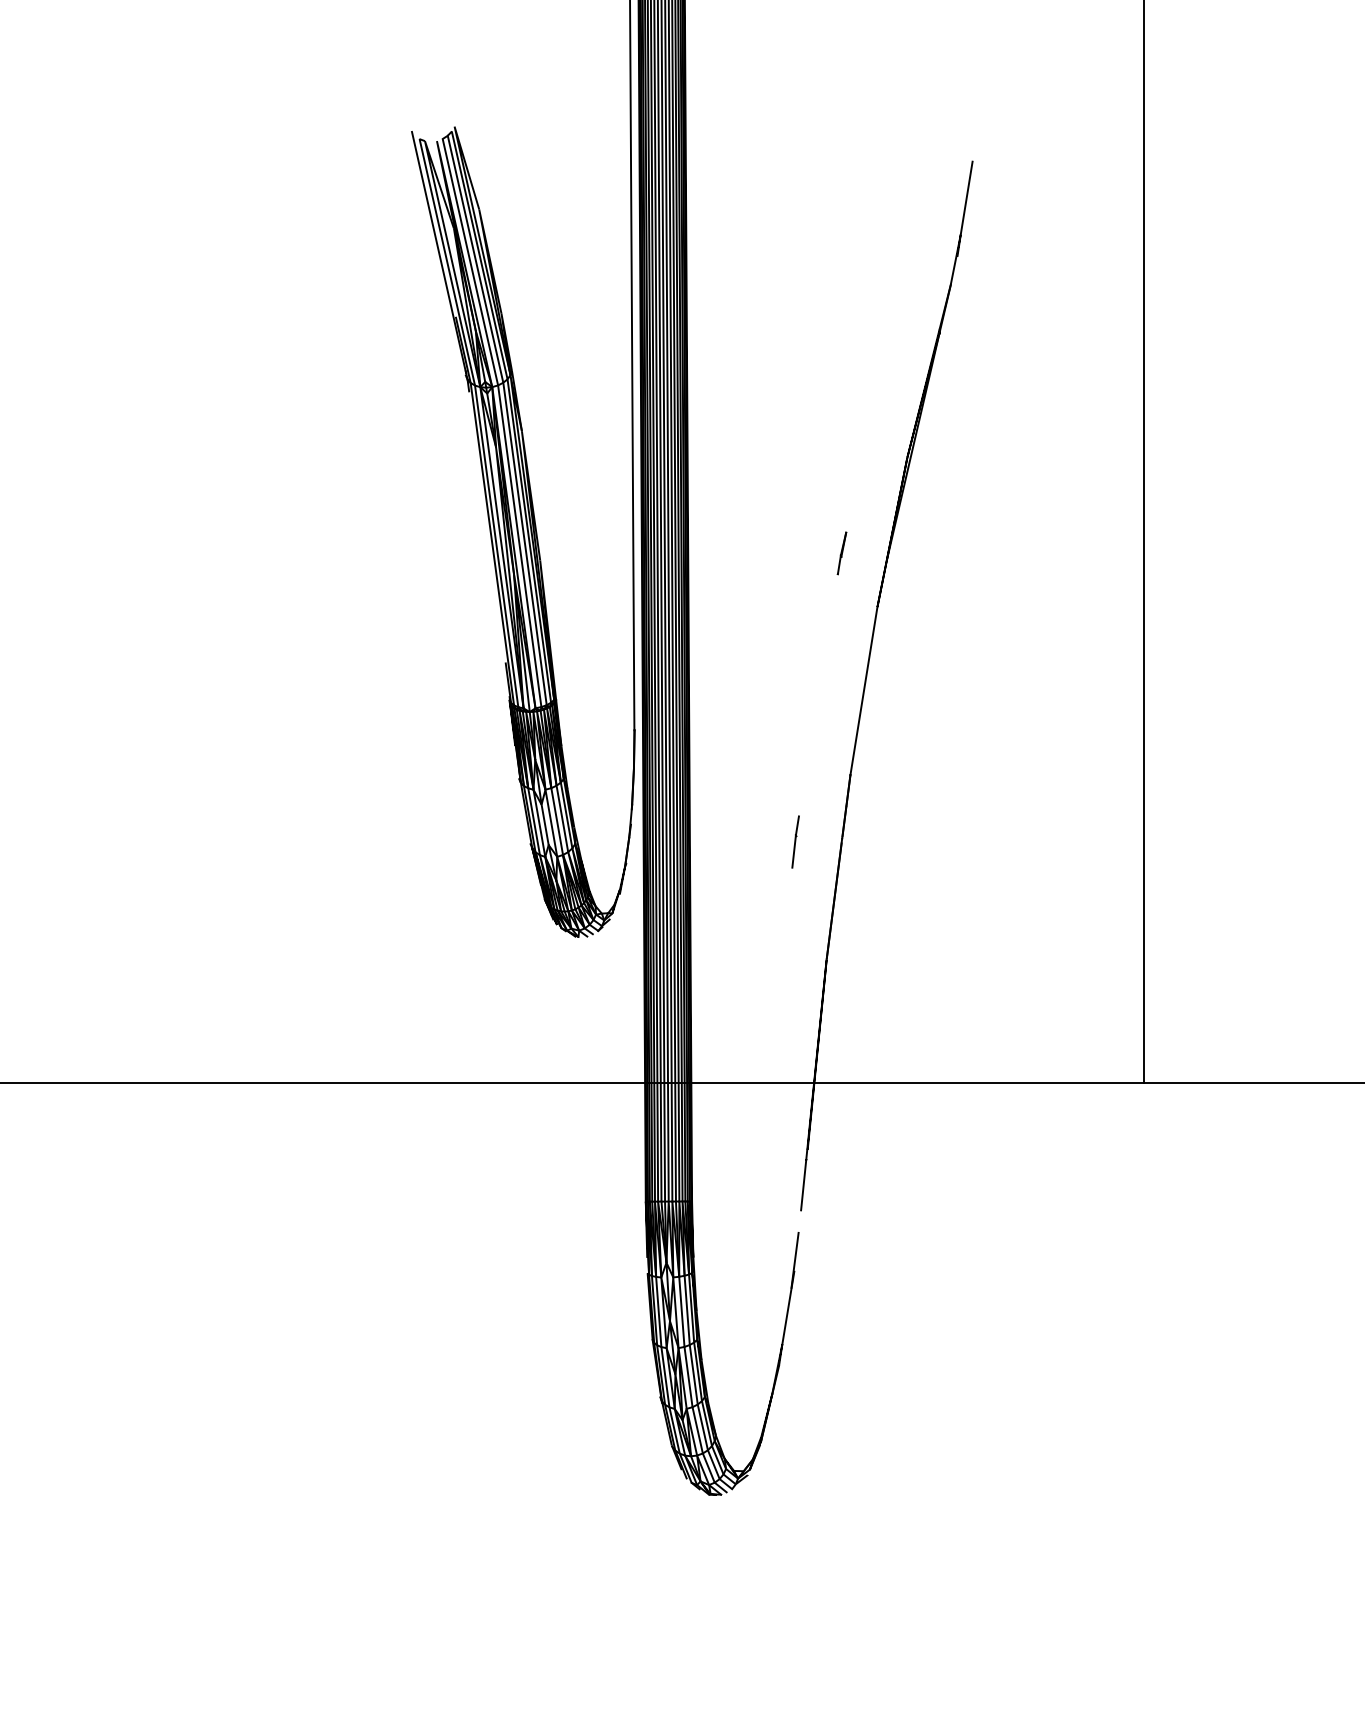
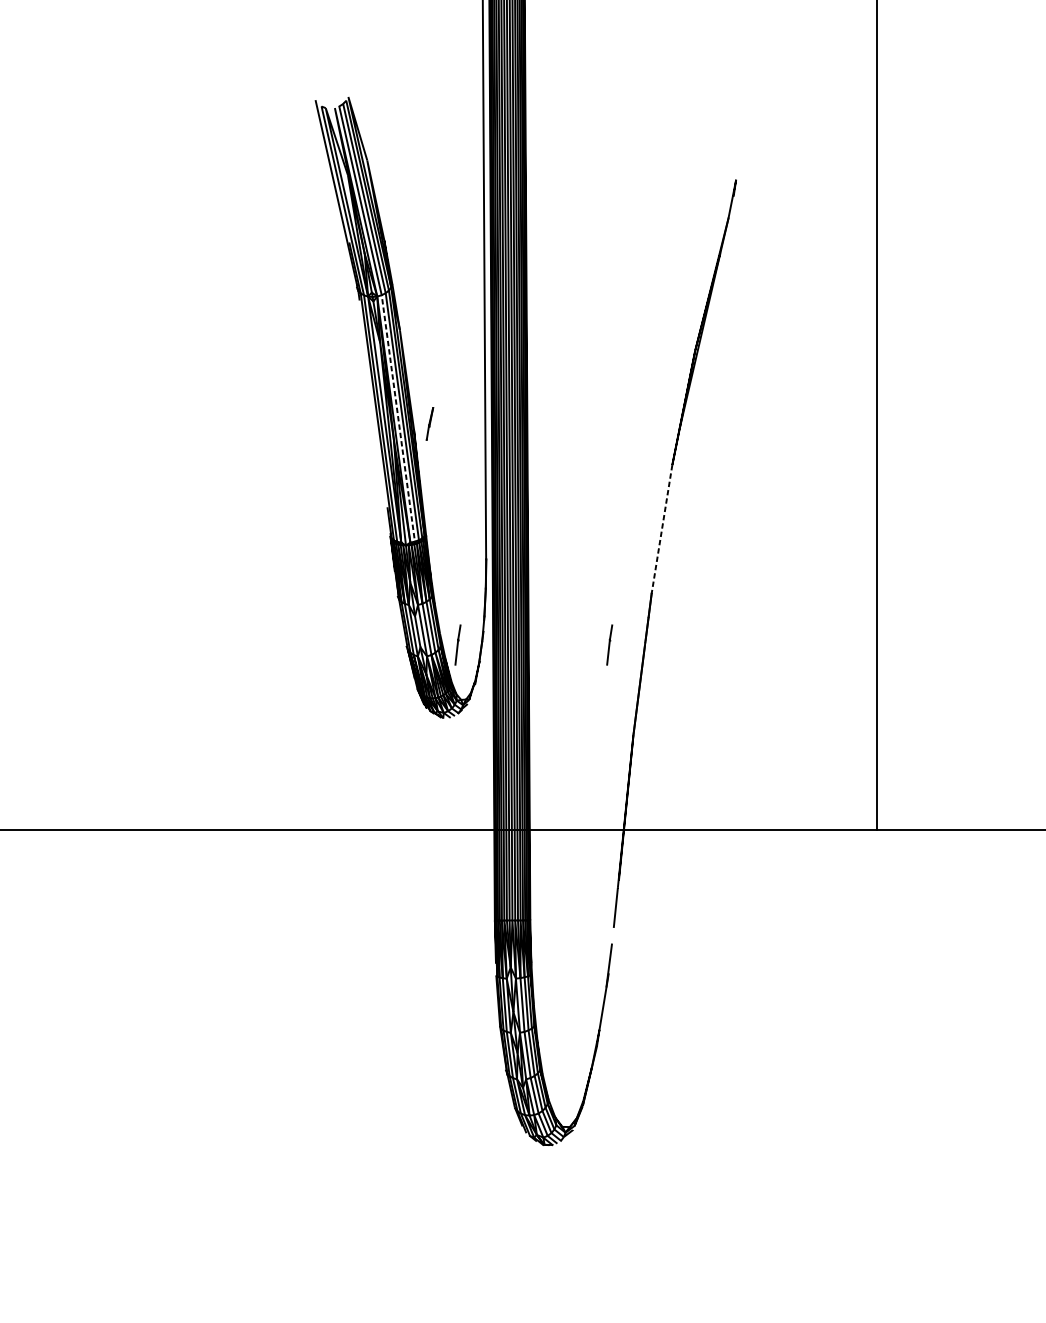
line: (966, 197) -> (740, 151), removed
line: (519, 542) -> (398, 415), solid -> dashed
line: (841, 553) -> (429, 424), moved
line: (863, 691) -> (661, 529), solid -> dashed
line: (597, 841) -> (457, 644), added

